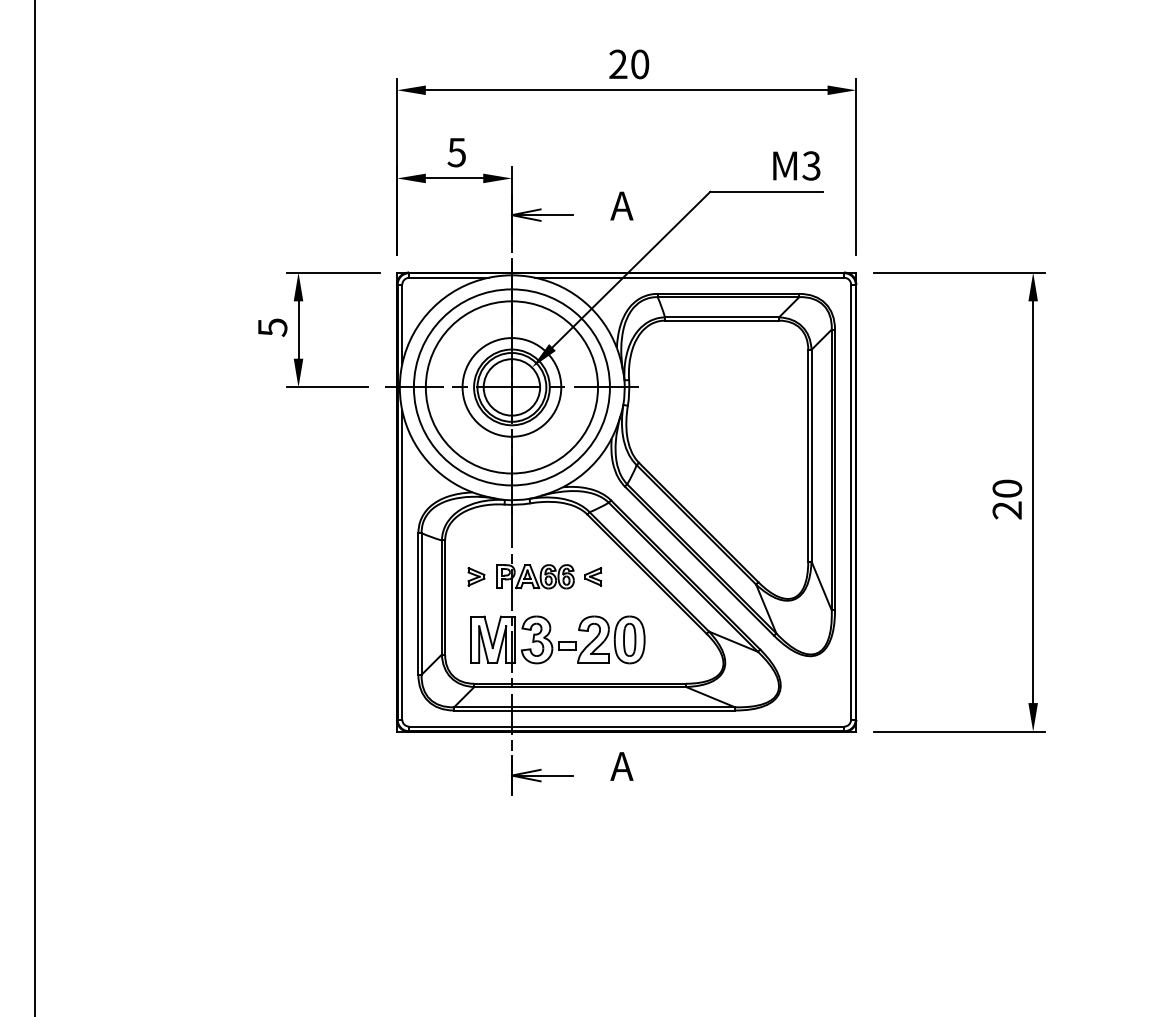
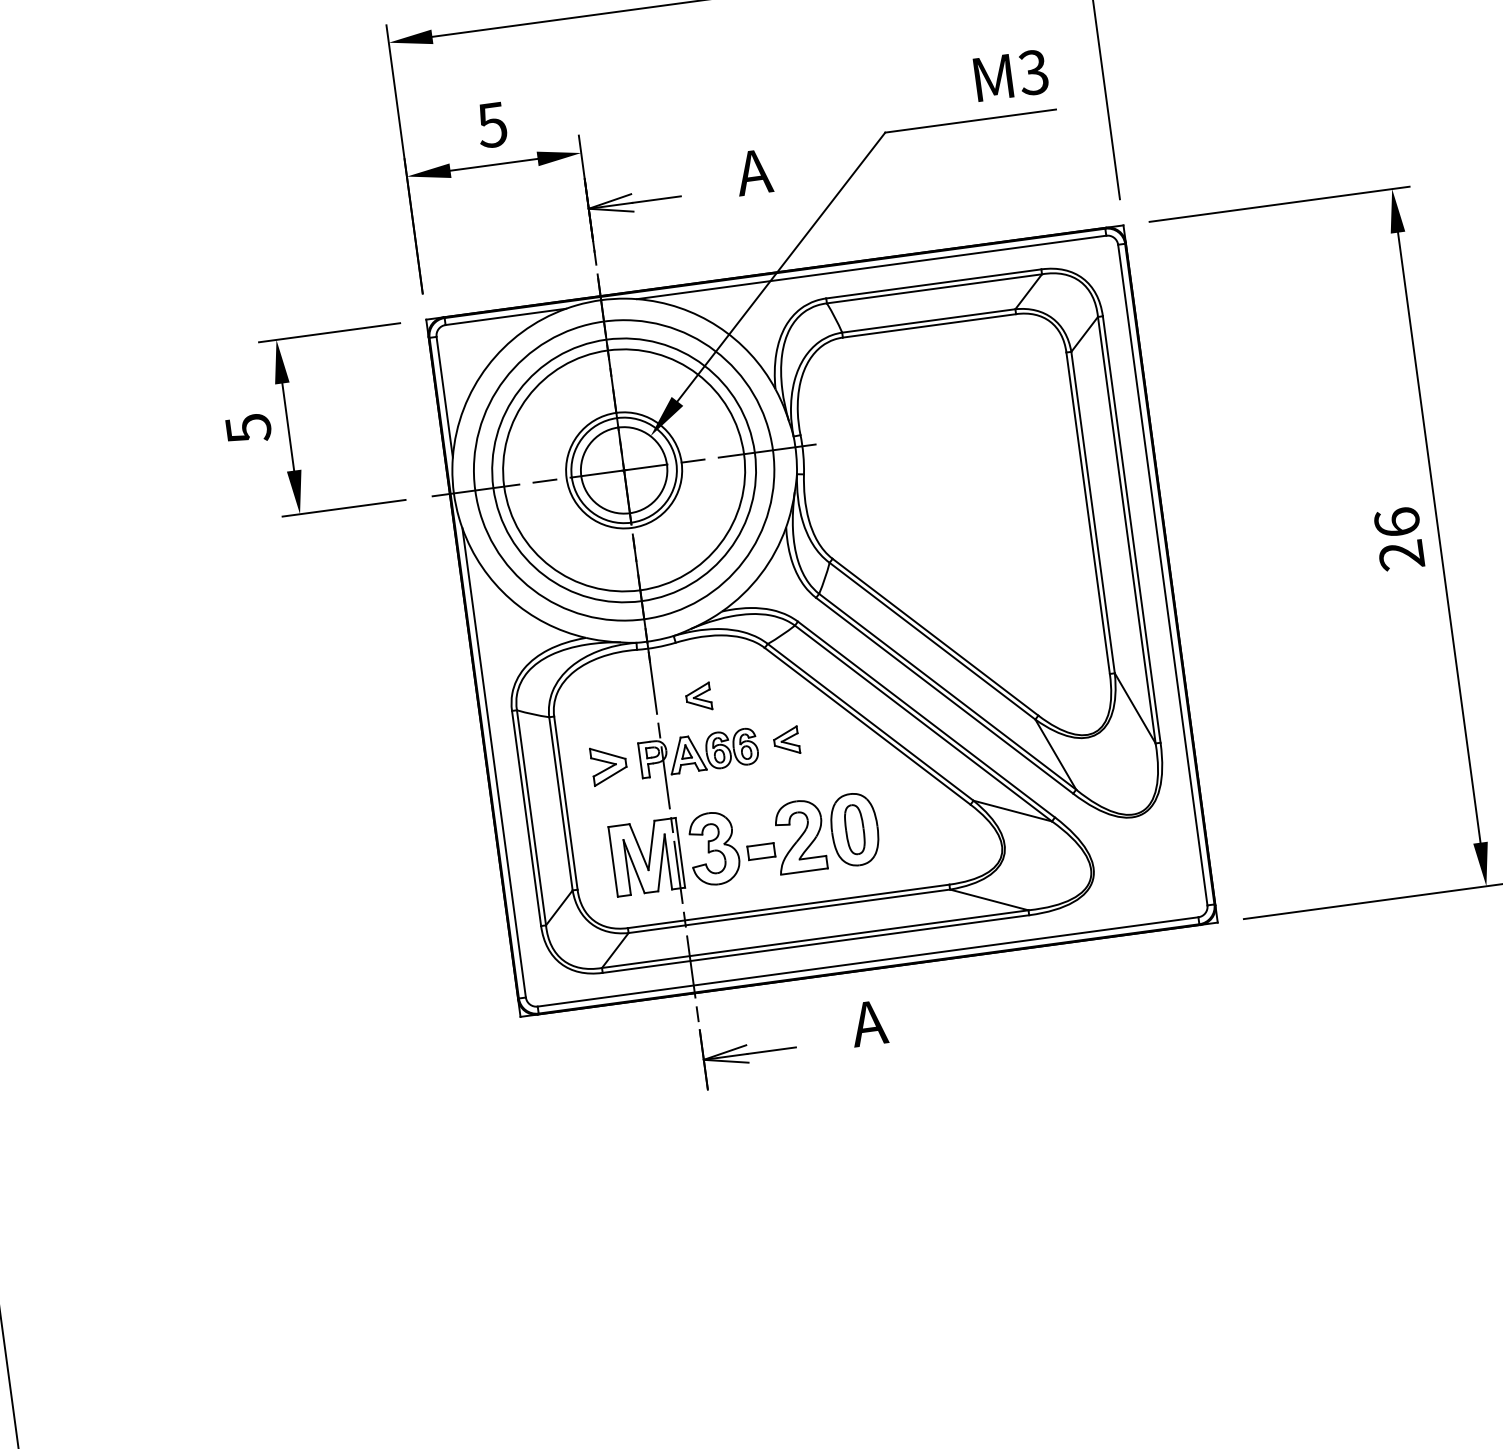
circle: (511, 387) -> (623, 470), size x1.6
text: (1007, 488) -> (1397, 522), 20 -> 26
part: (540, 540) -> (698, 696), added
part: (476, 576) -> (609, 764), size x1.4

